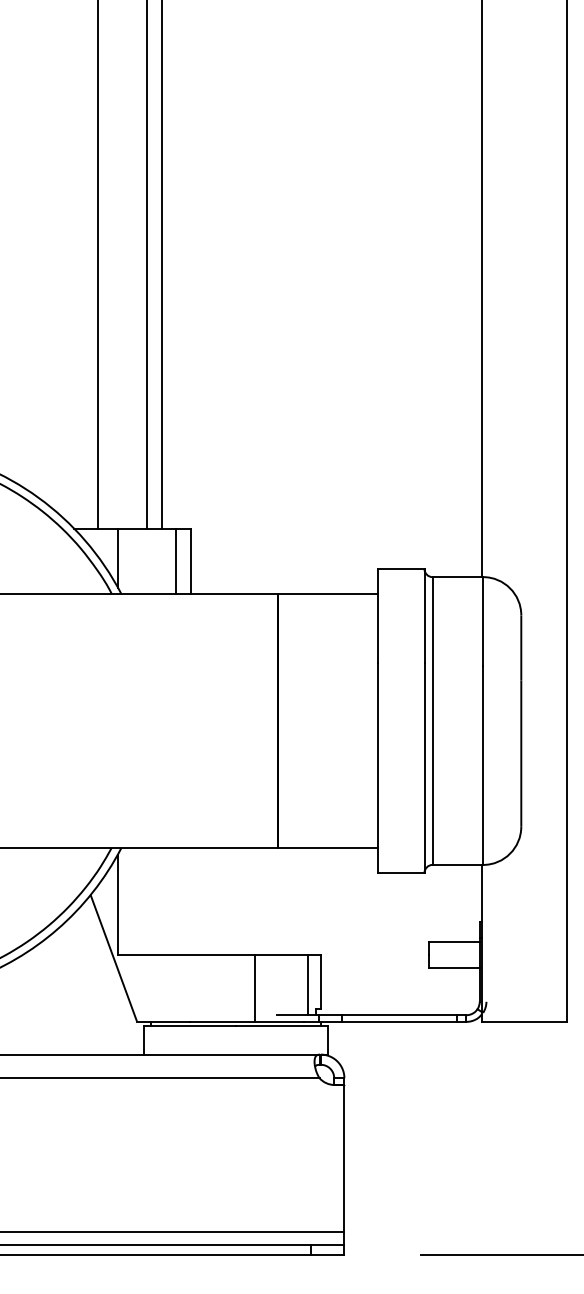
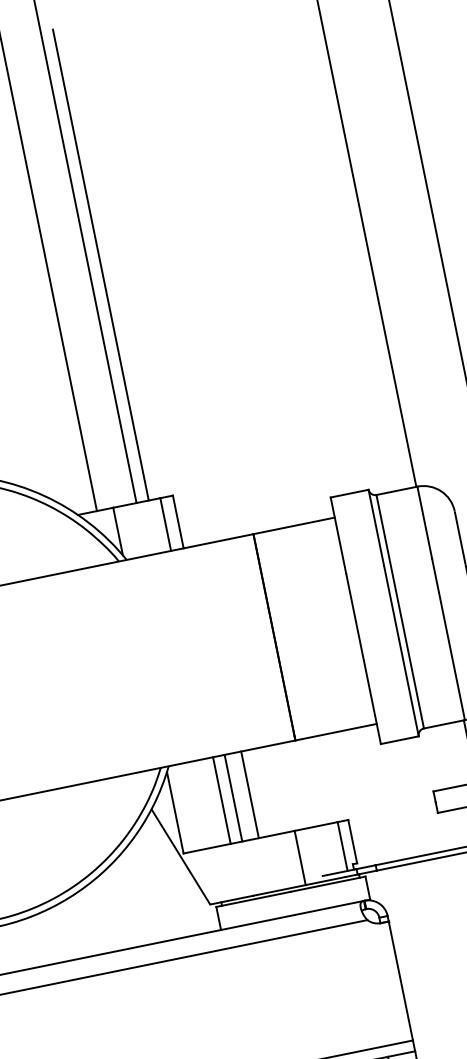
line: (175, 901) -> (221, 800), added
line: (190, 901) -> (233, 798), added
line: (210, 901) -> (249, 794), added

